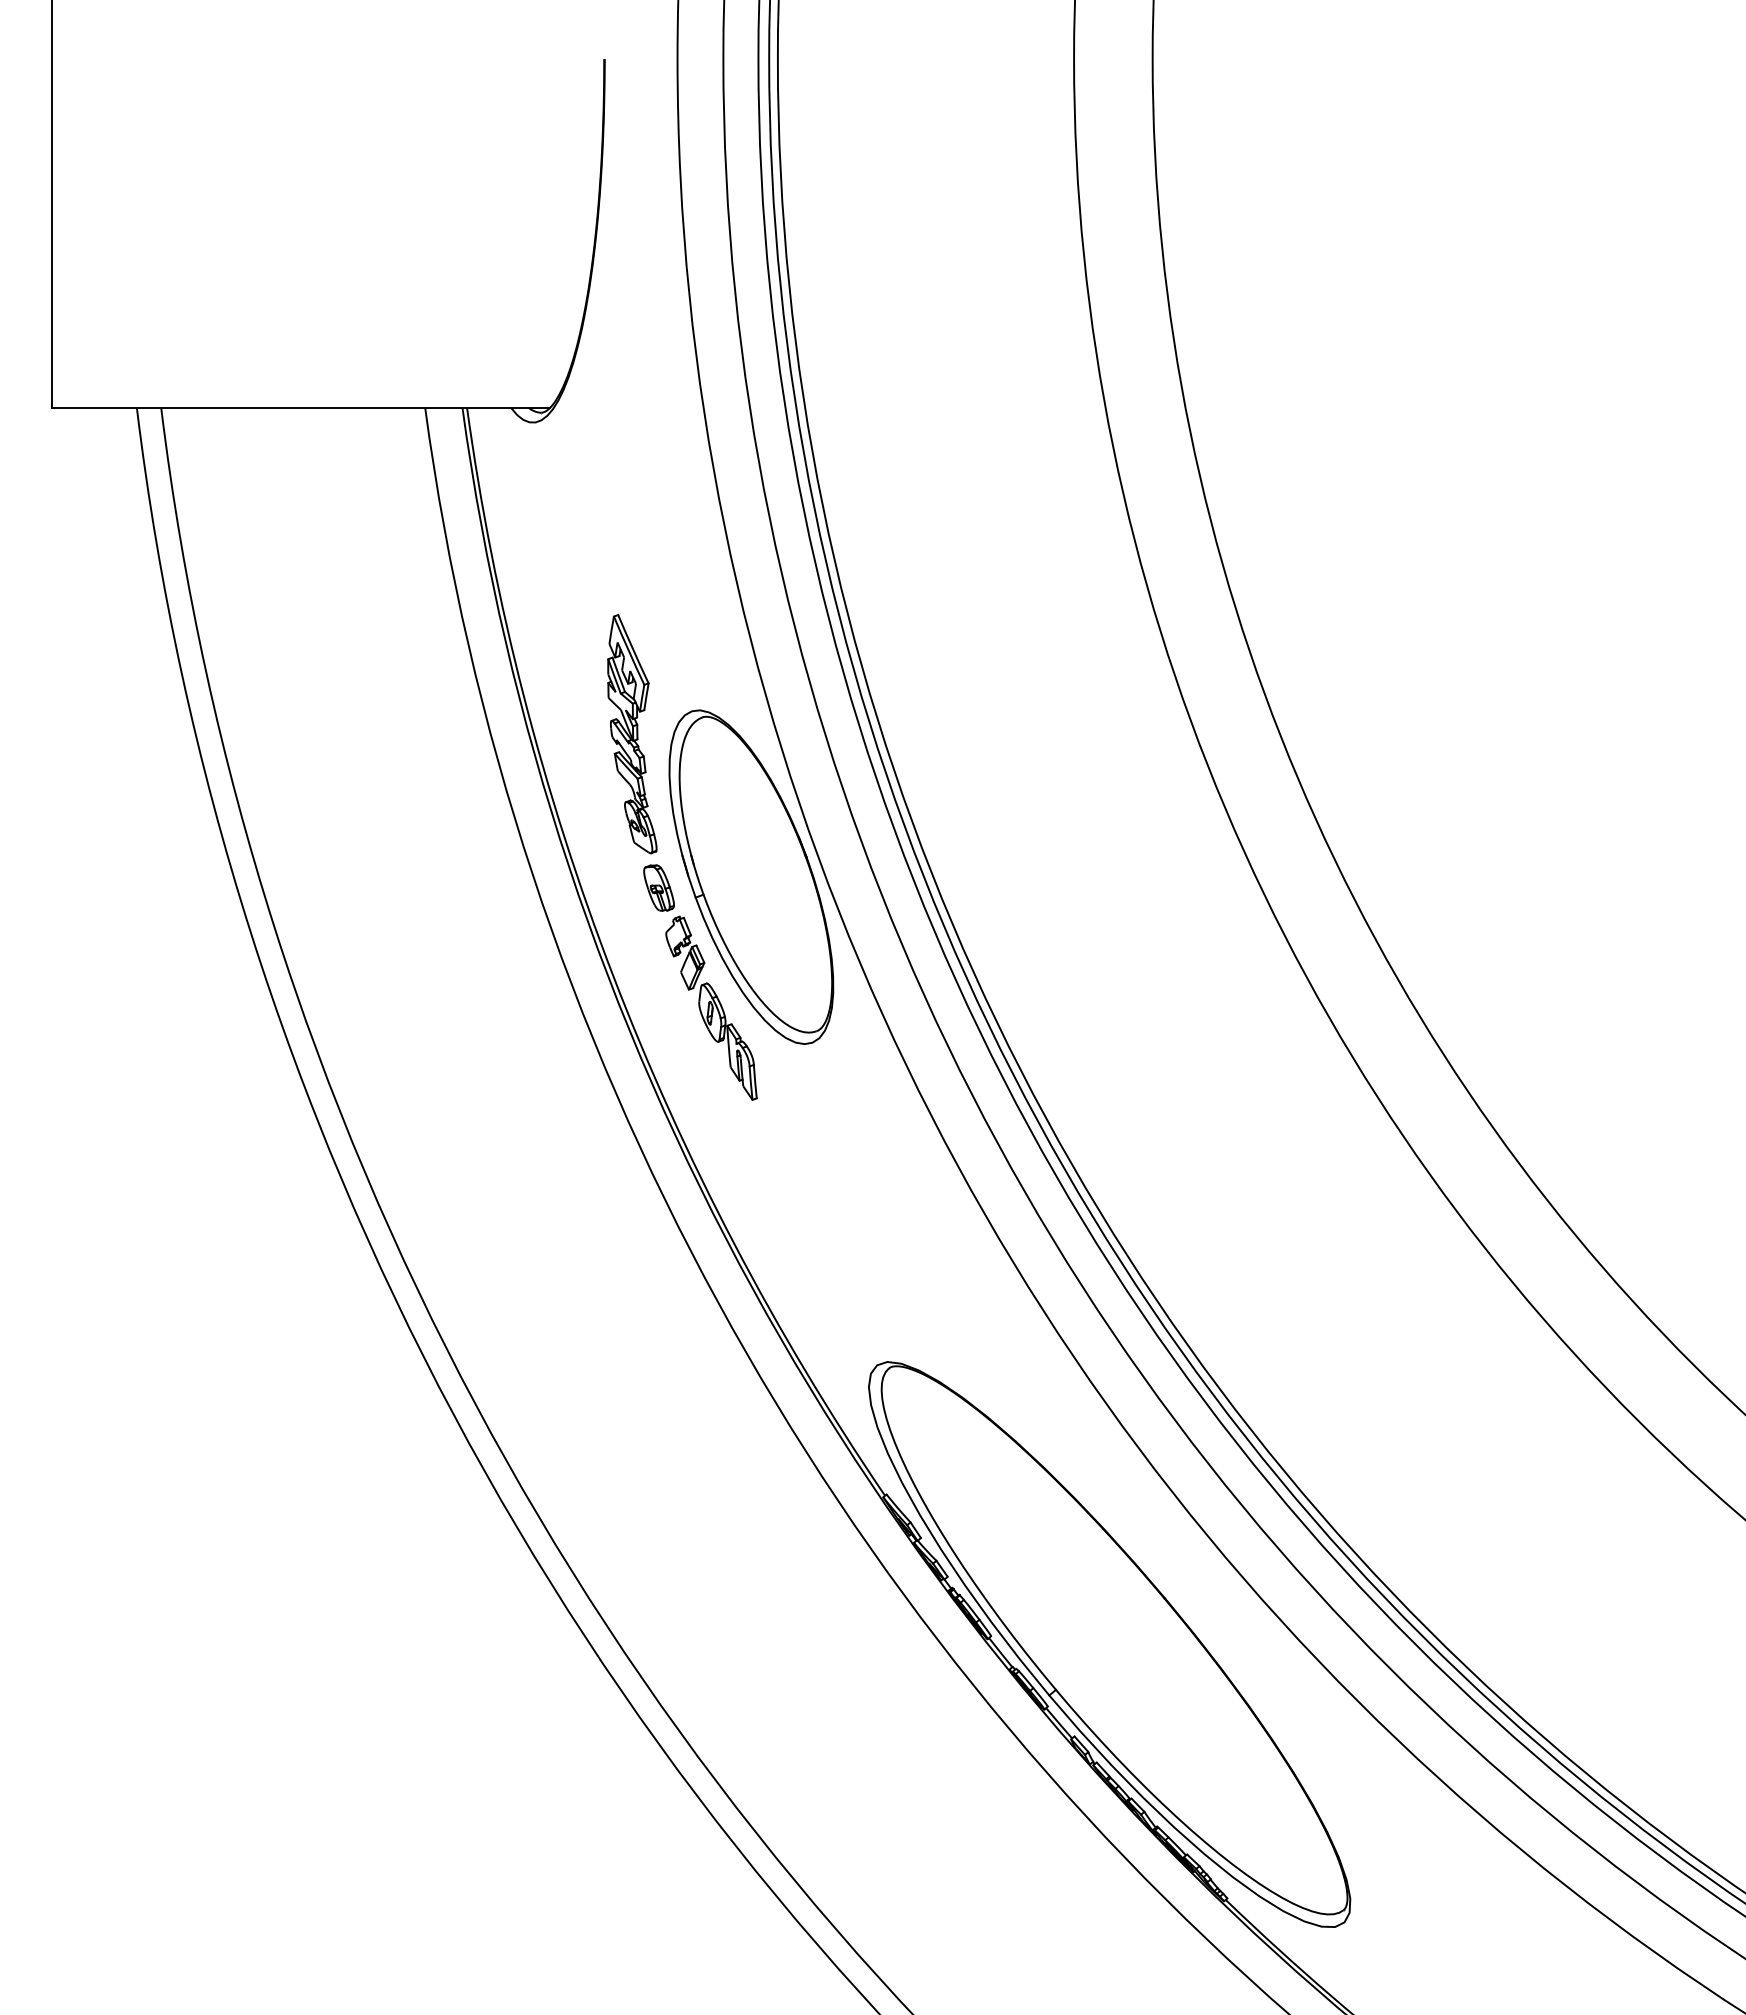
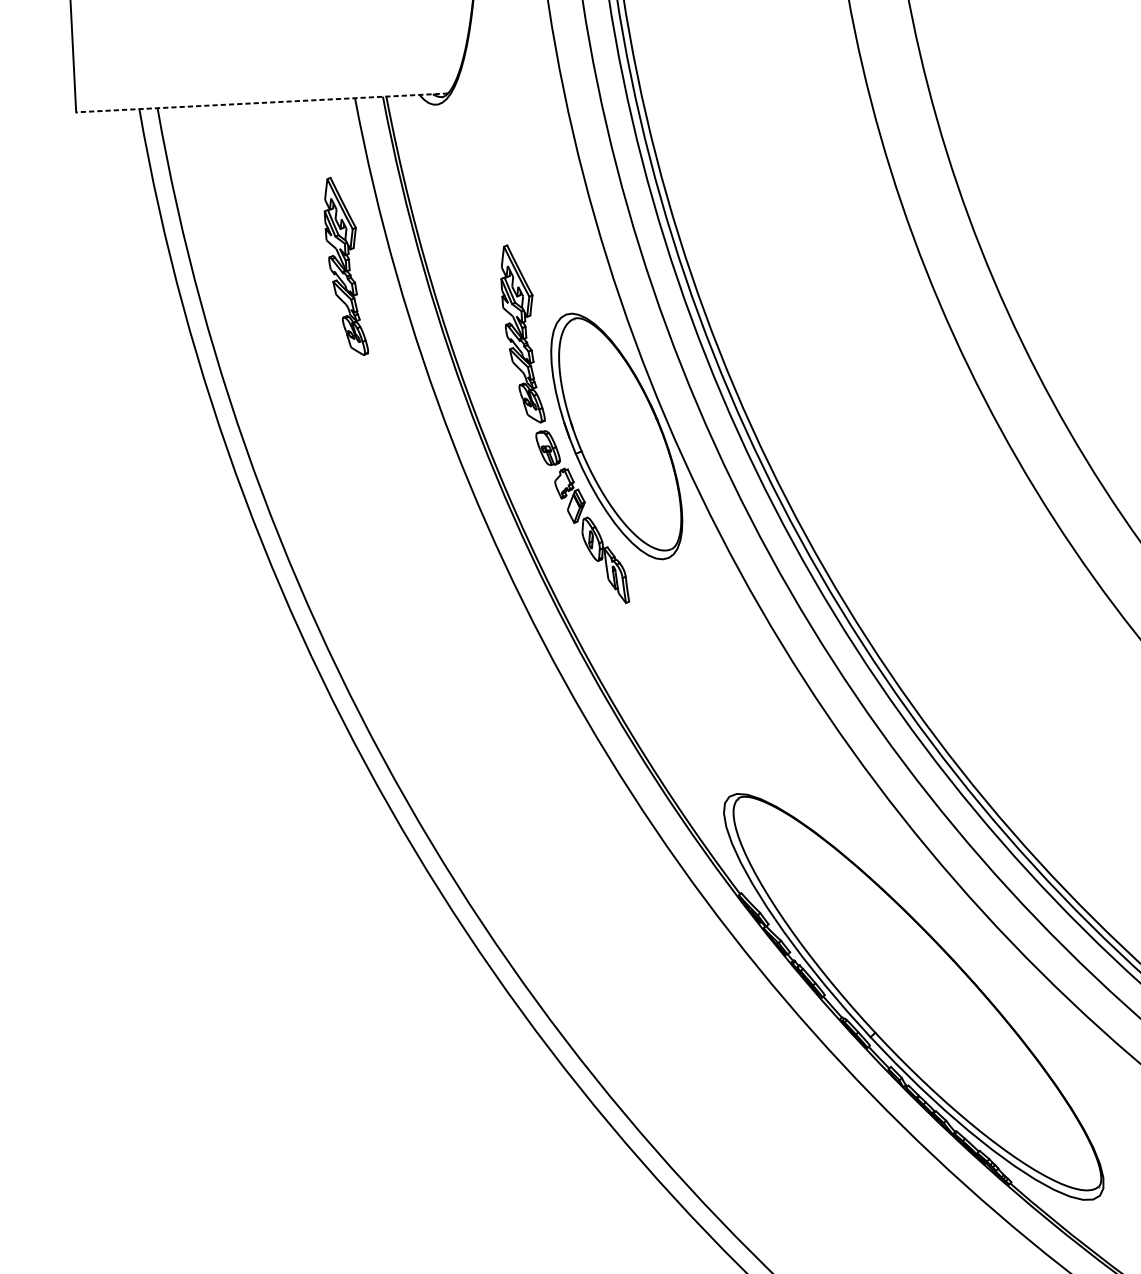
line: (301, 408) -> (262, 102), solid -> dashed
part: (401, 632) -> (345, 266), added

